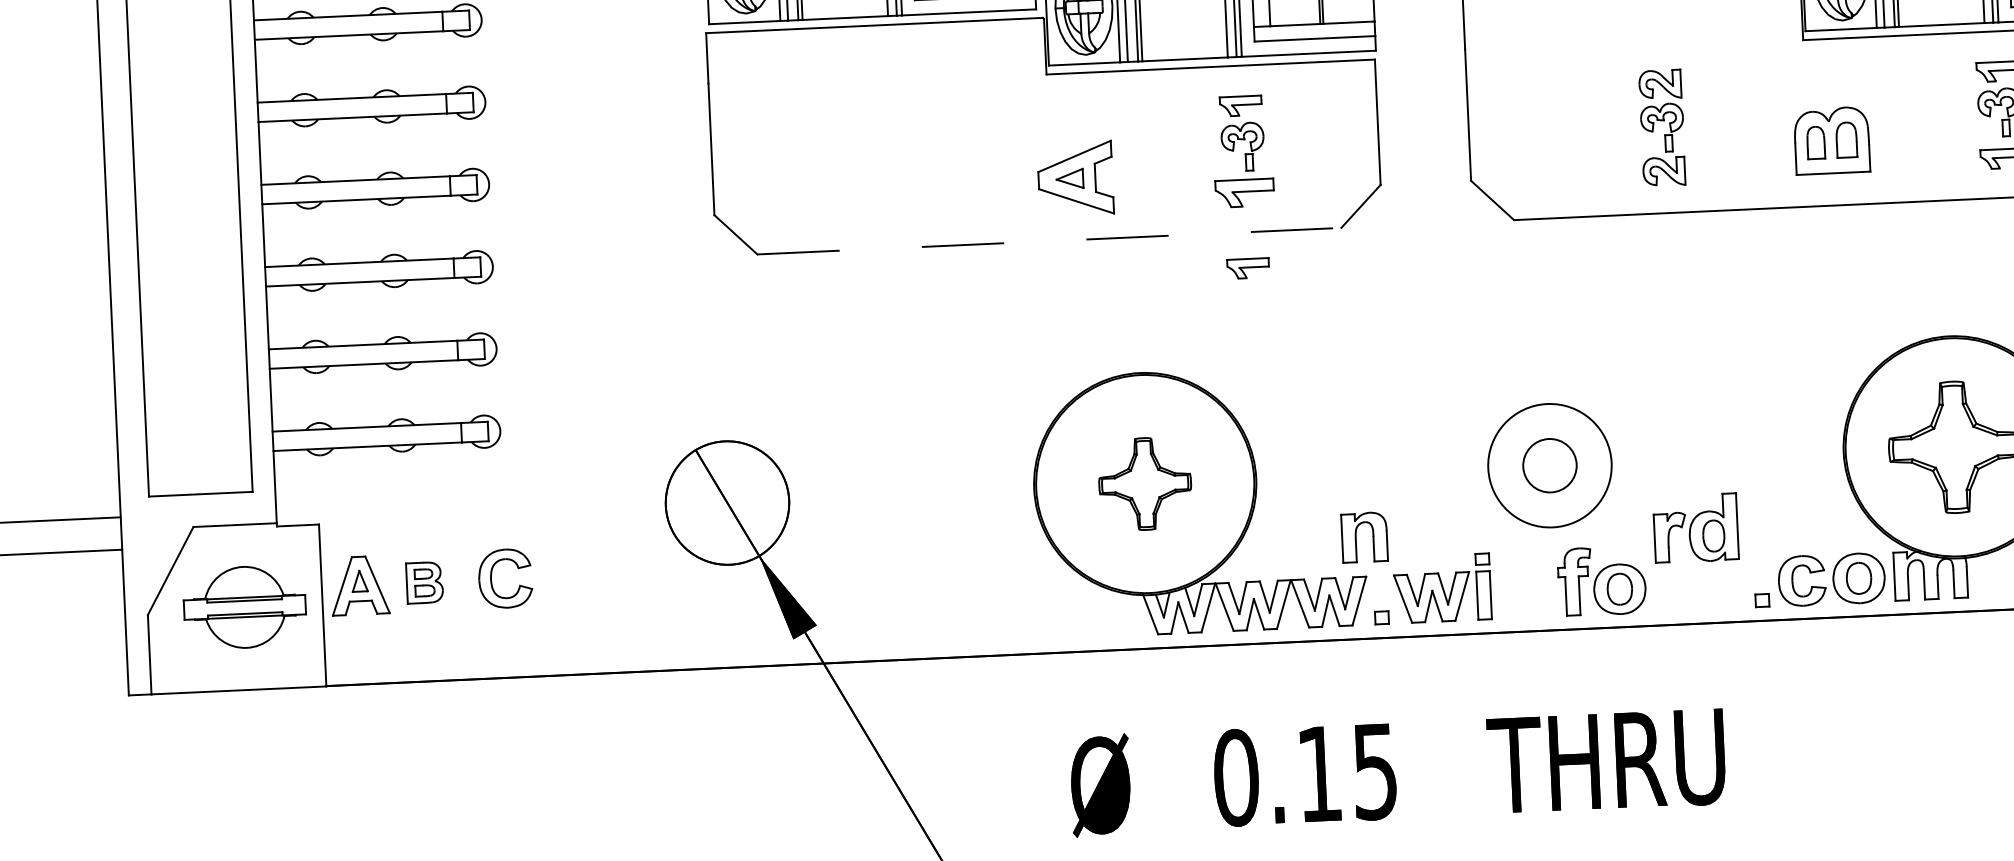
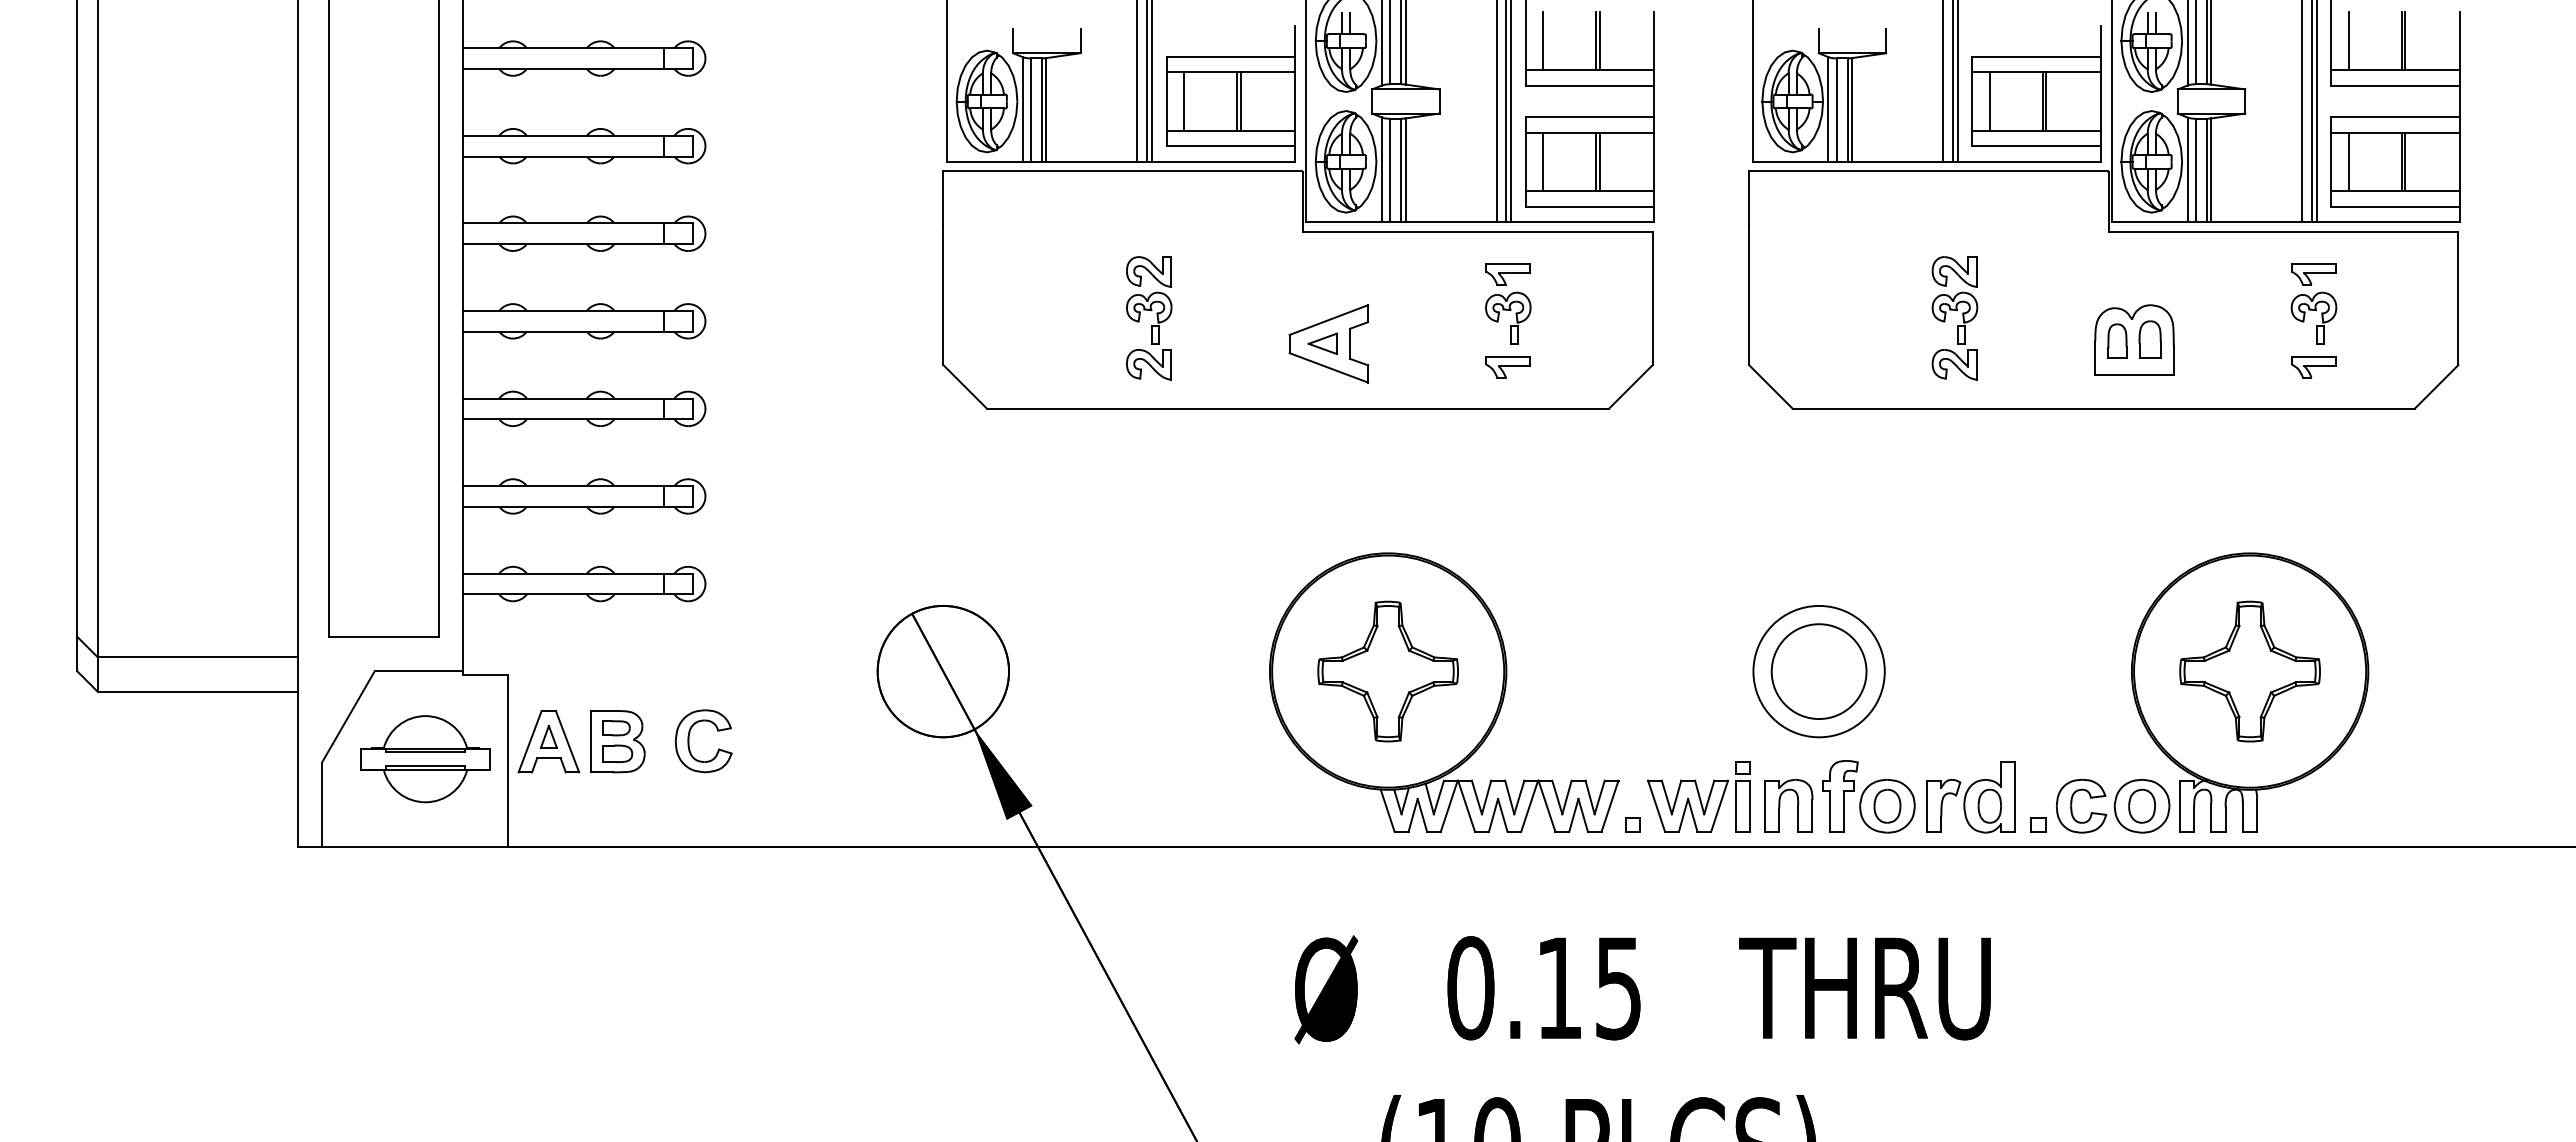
part: (907, 155) -> (1151, 311), added
part: (1244, 193) -> (1507, 367), size x0.71
line: (1049, 240) -> (1298, 408), dashed -> solid
part: (1247, 268) -> (1507, 447), removed
circle: (1549, 465) -> (1818, 671), size x1.67
part: (1144, 484) -> (1387, 671), size x1.43
part: (1695, 528) -> (1970, 797), moved
part: (1356, 537) -> (1780, 805), moved
part: (424, 582) -> (617, 741), size x1.43

